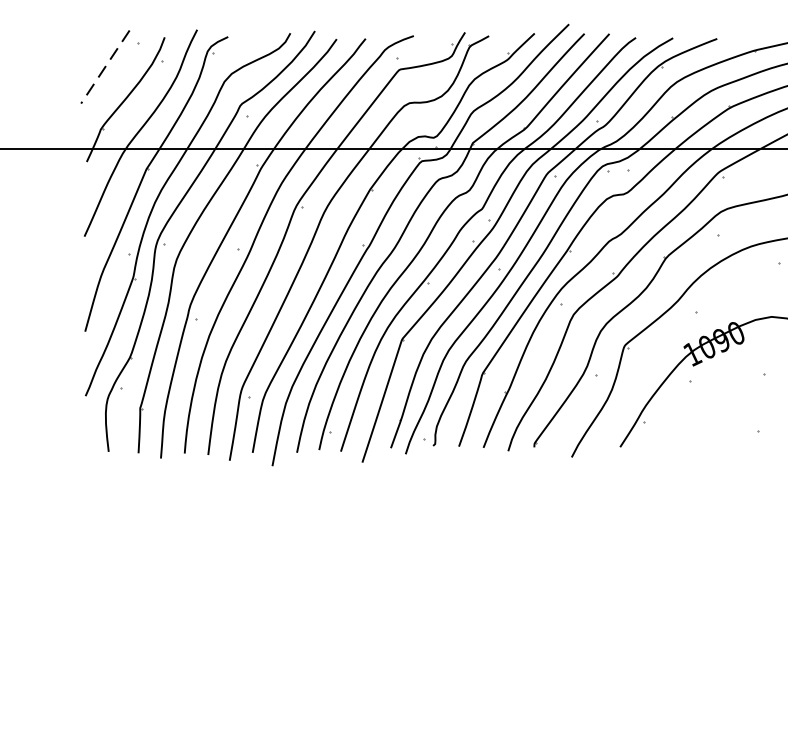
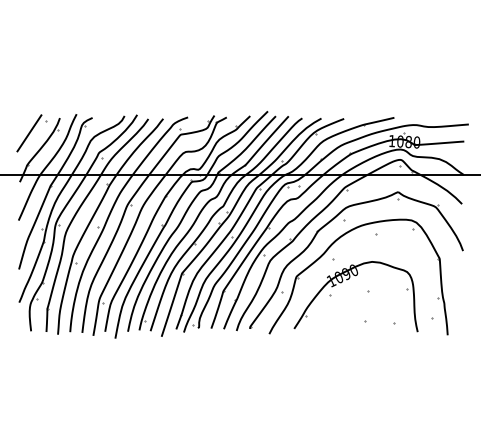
line: (105, 67) -> (29, 133), dashed -> solid

